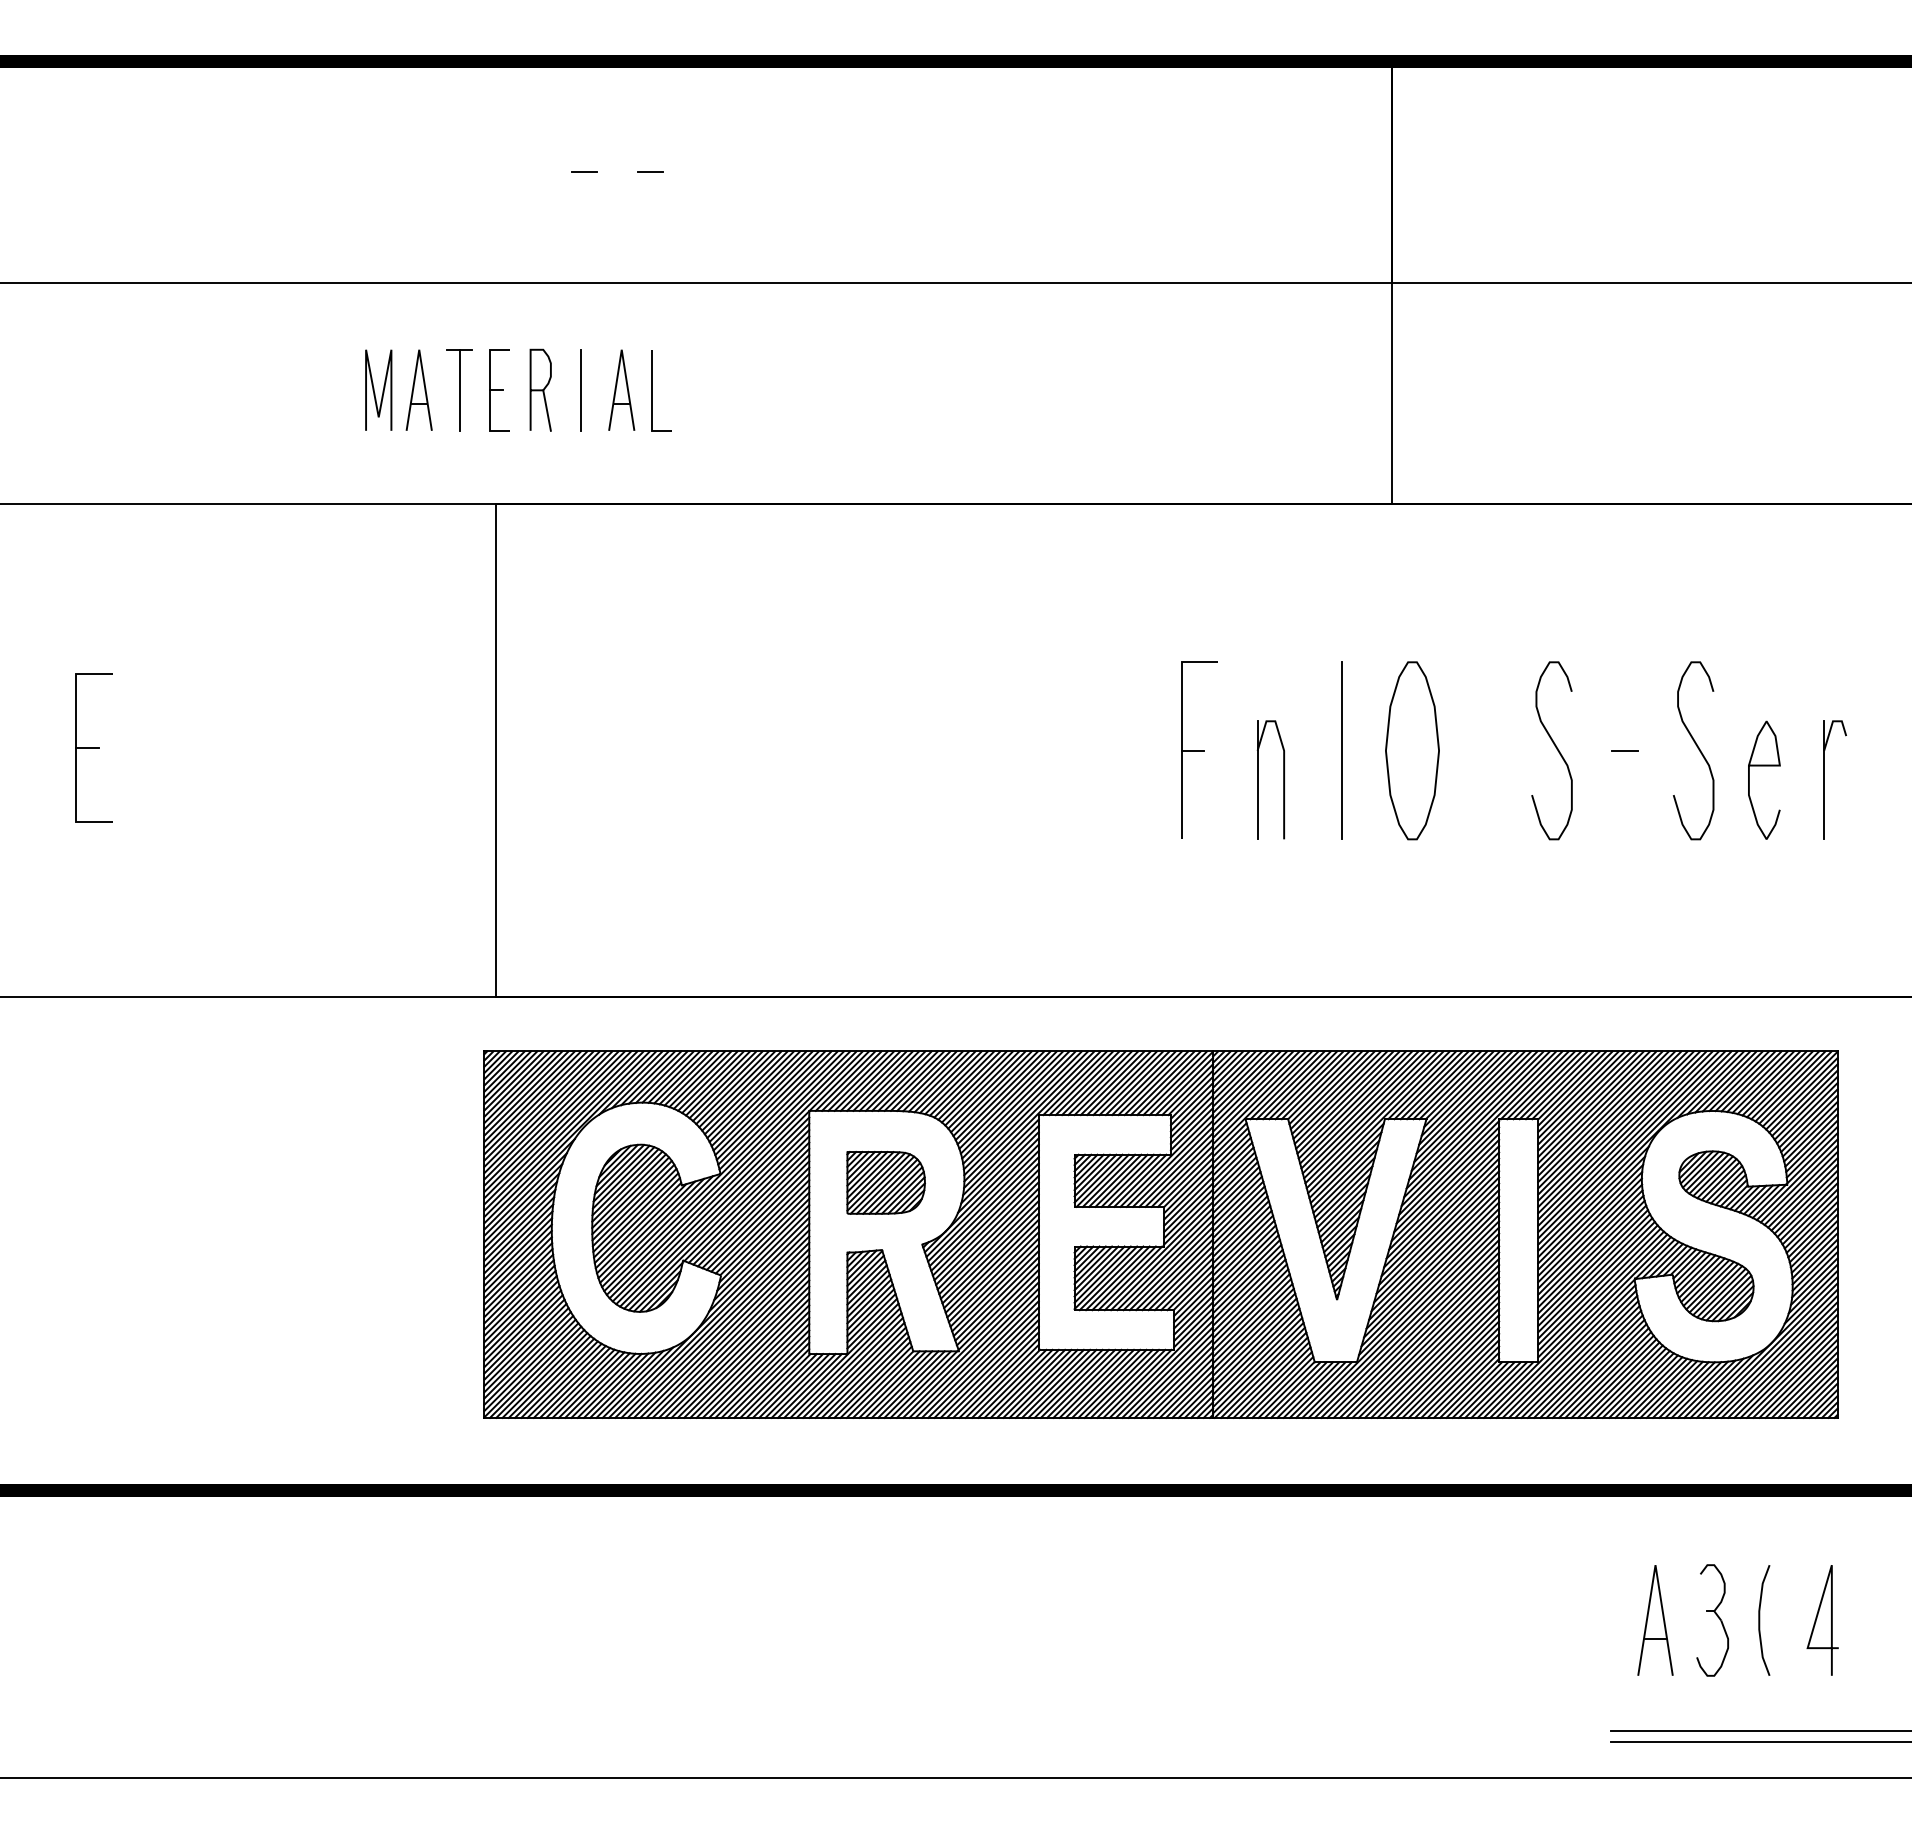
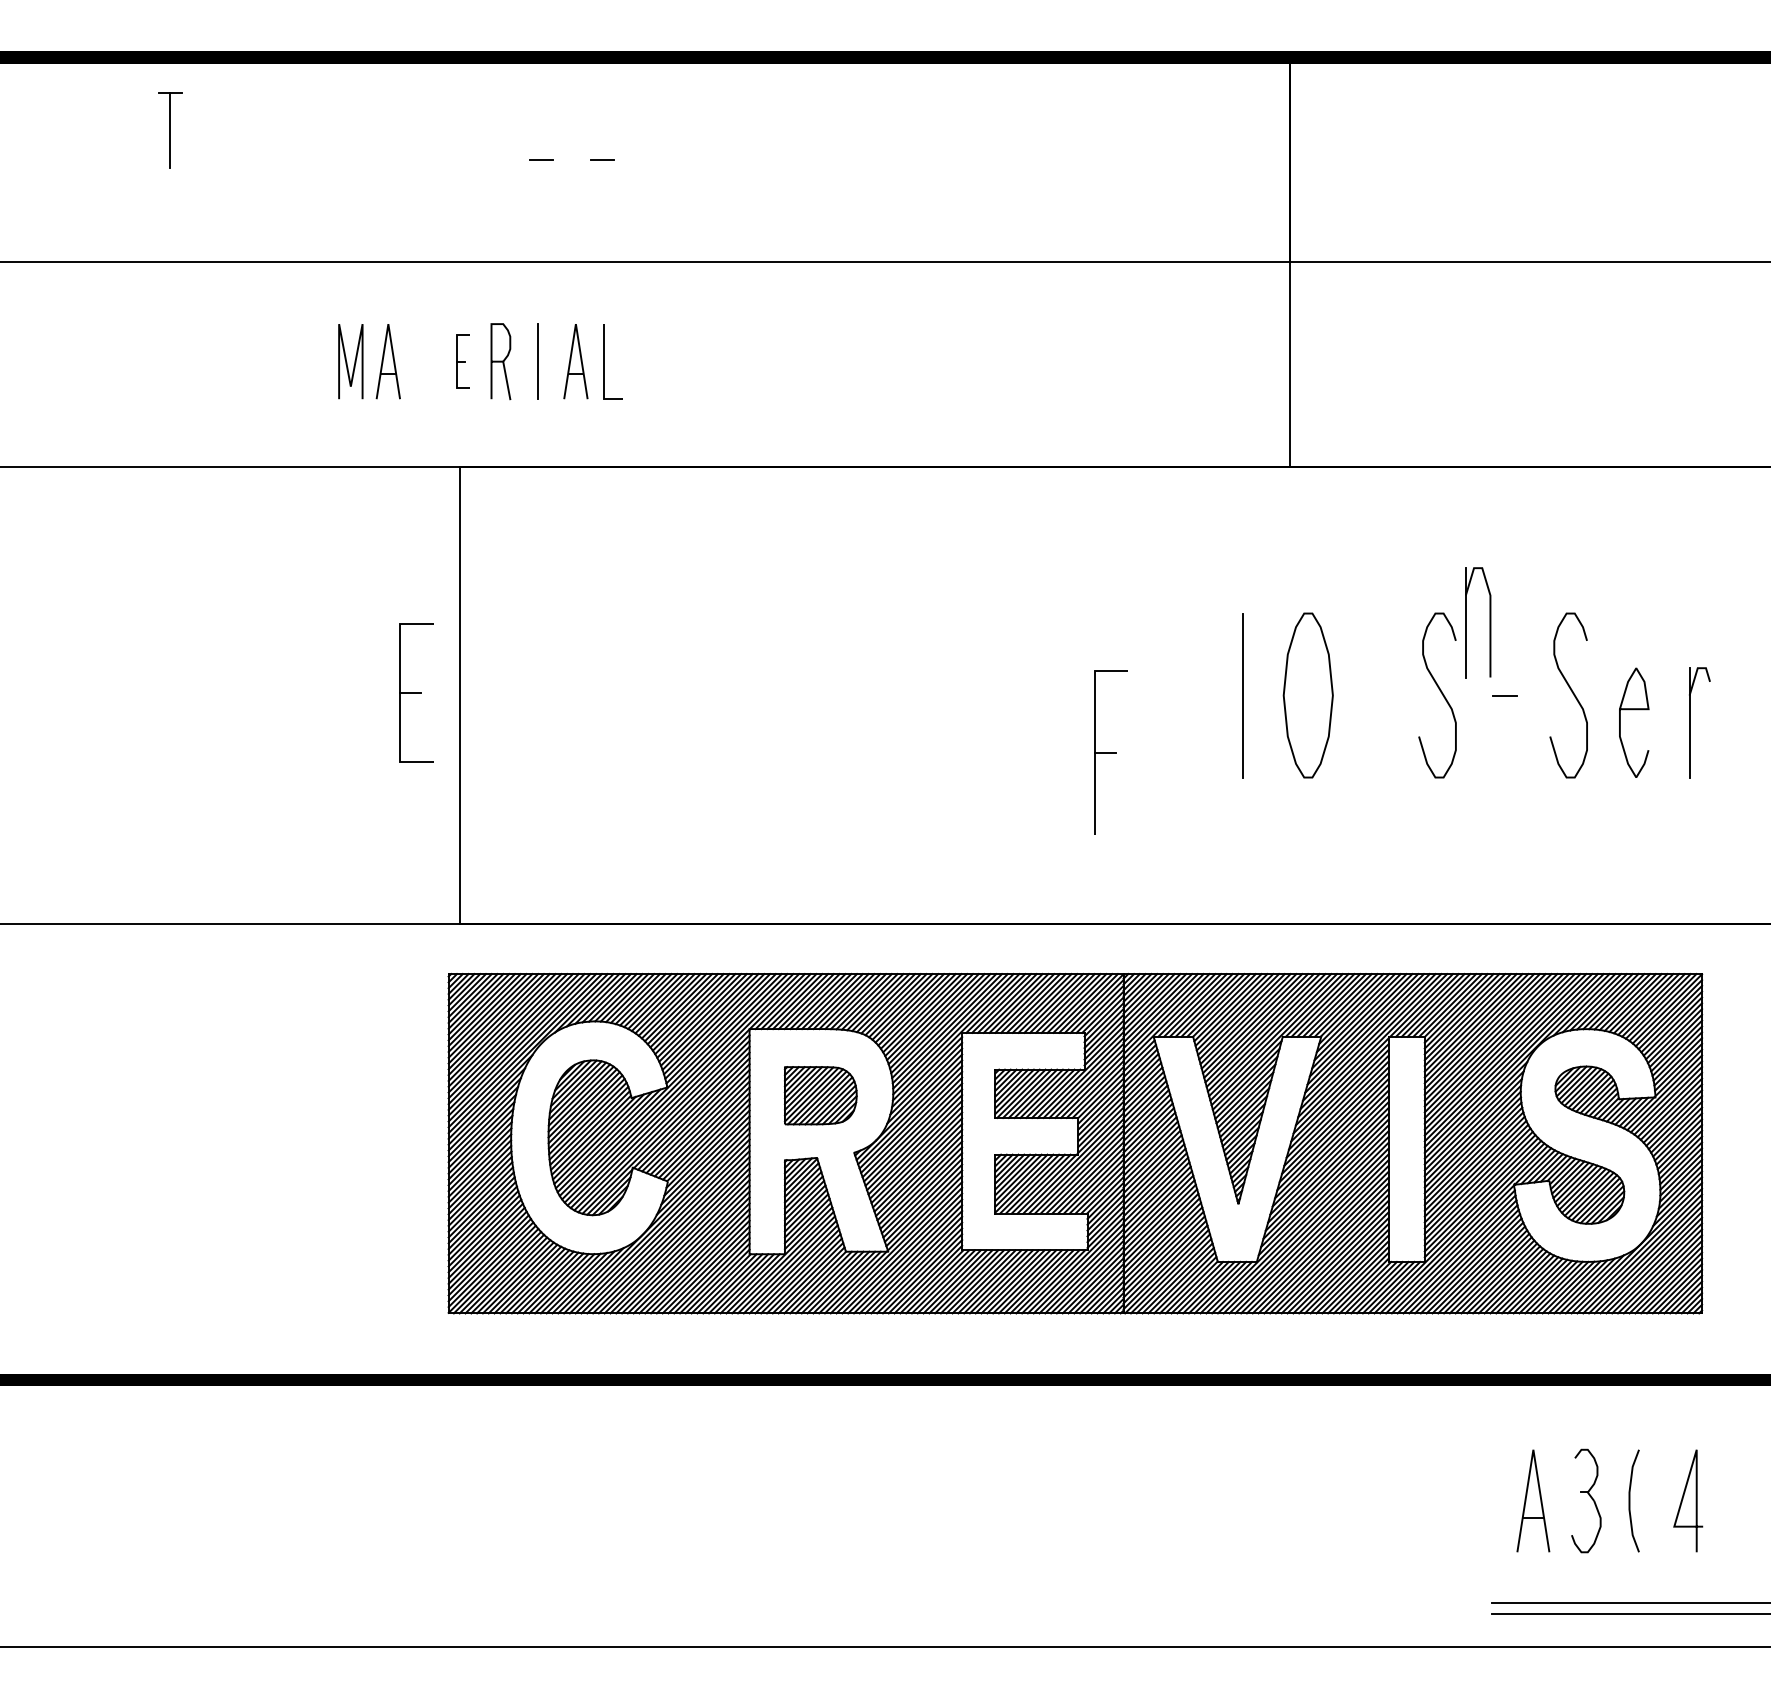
part: (459, 390) -> (170, 130), moved
part: (499, 390) -> (462, 361), size x0.7
part: (93, 747) -> (416, 692), moved
part: (1199, 749) -> (1111, 751), moved
part: (1258, 779) -> (1466, 622), moved

